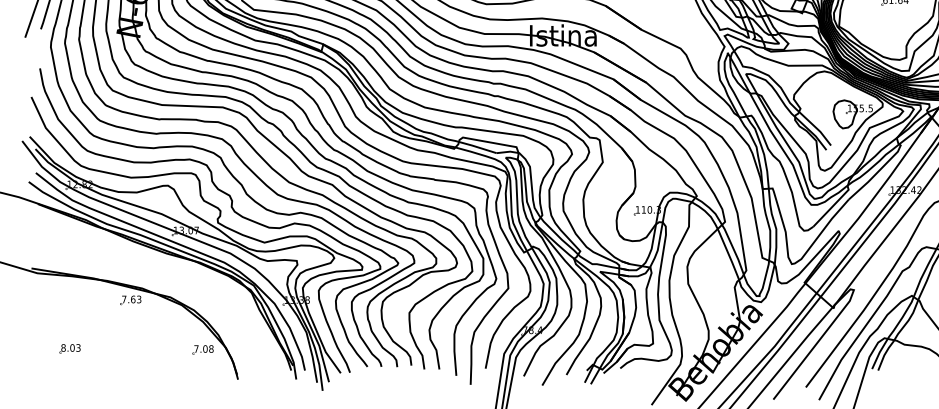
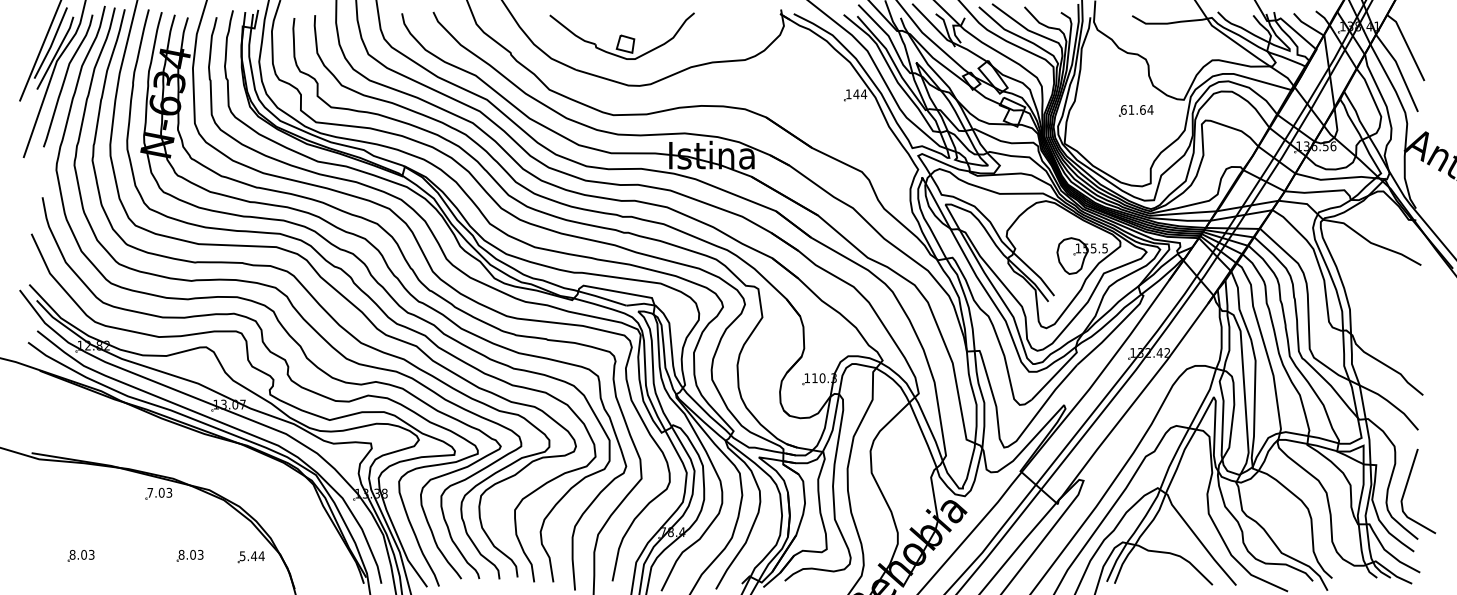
text: (133, 299) -> (161, 492), 7.63 -> 7.03
part: (154, 348) -> (189, 555), added
text: (203, 349) -> (251, 556), 7.08 -> 5.44

